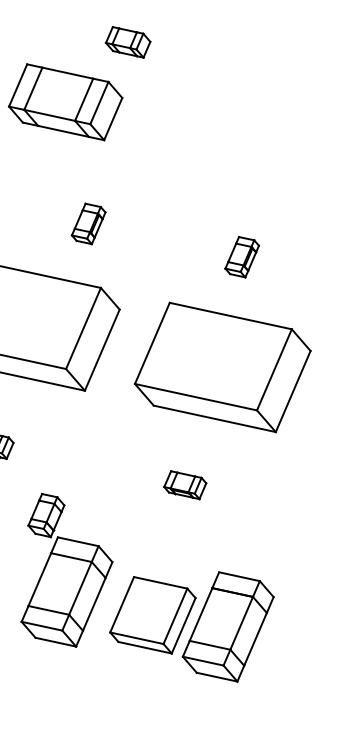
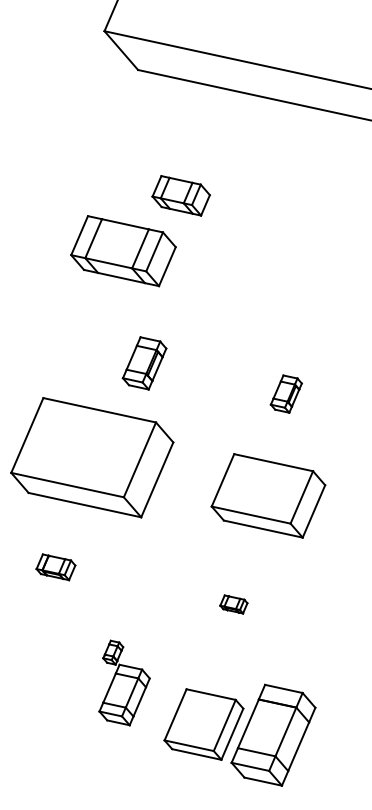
part: (127, 41) -> (180, 195), size x1.4
part: (88, 224) -> (144, 363), size x1.4
part: (222, 367) -> (268, 495), size x0.7
part: (184, 485) -> (233, 604), size x0.7
part: (66, 569) -> (124, 682), size x0.6

